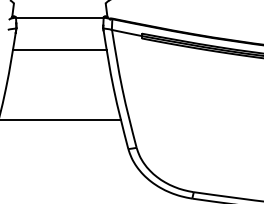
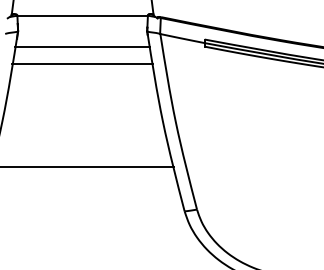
line: (59, 38) -> (82, 46), added

